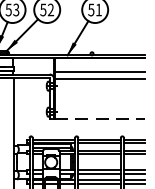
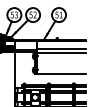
line: (101, 119) -> (62, 74), dashed -> solid

